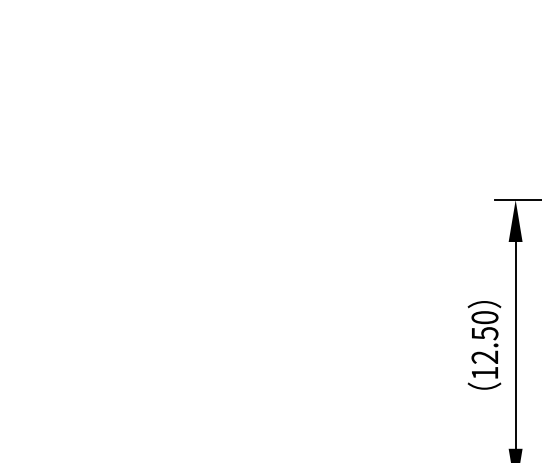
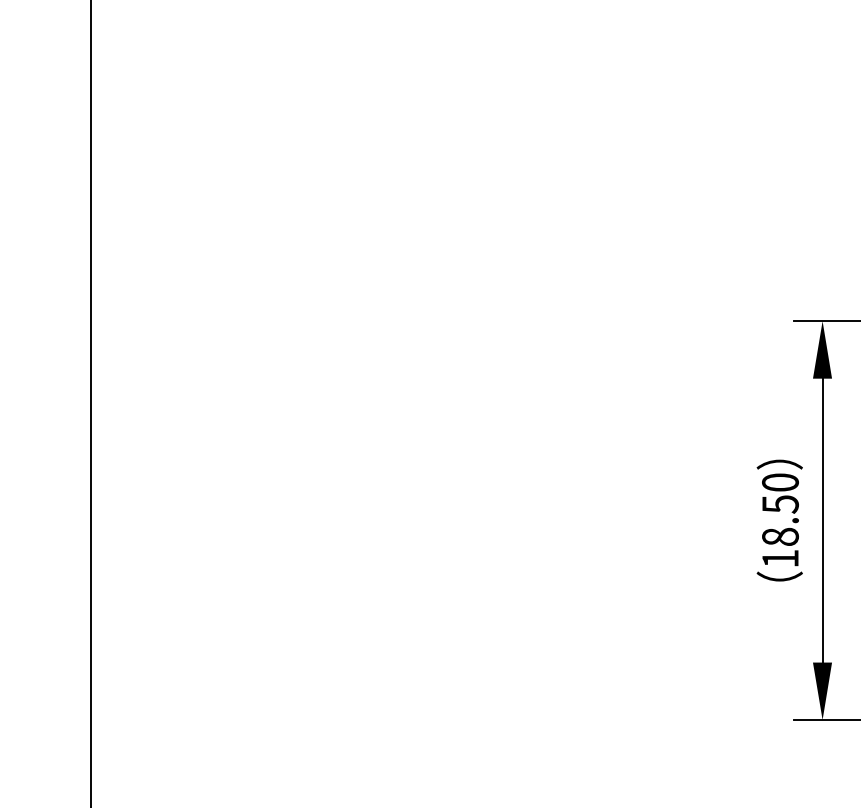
text: (485, 356) -> (780, 536), 12.50 -> 18.50

